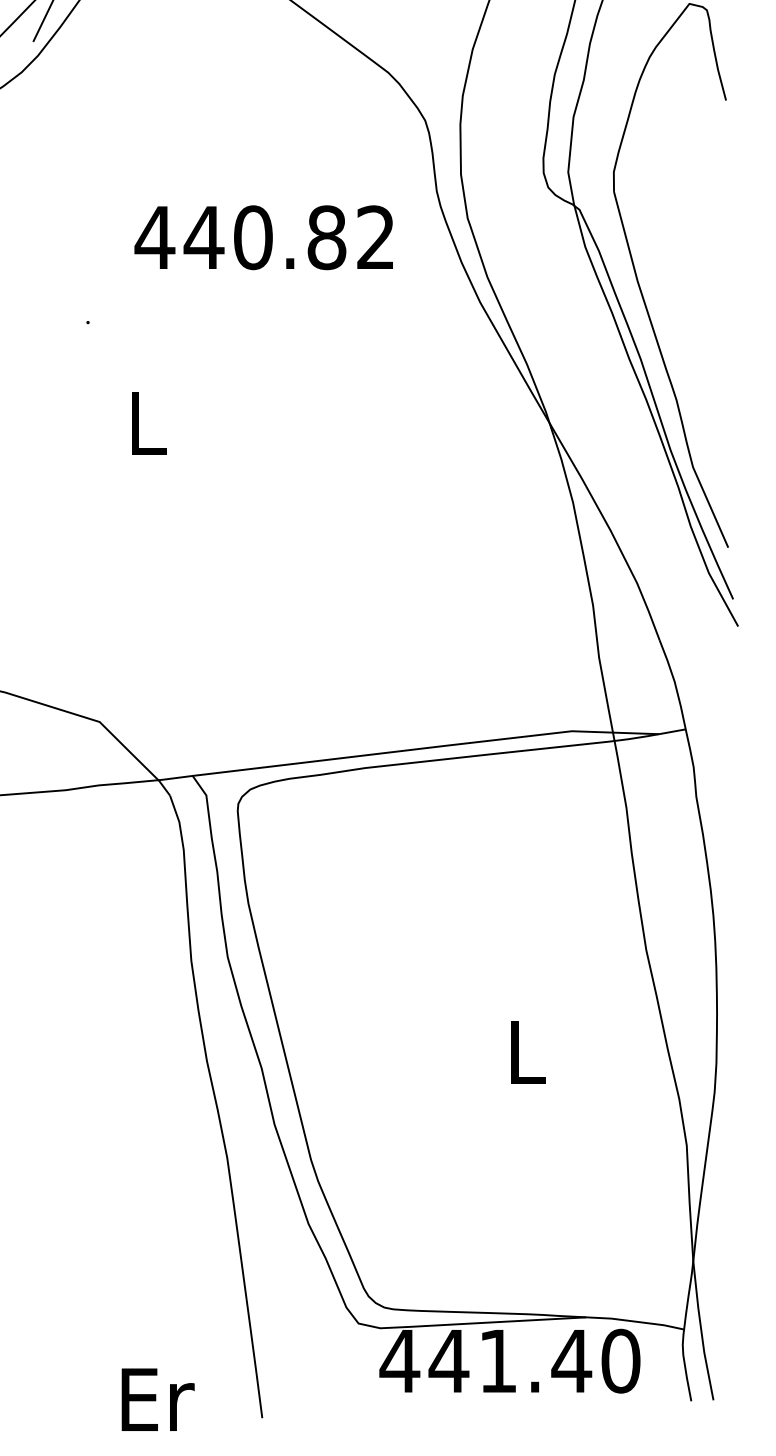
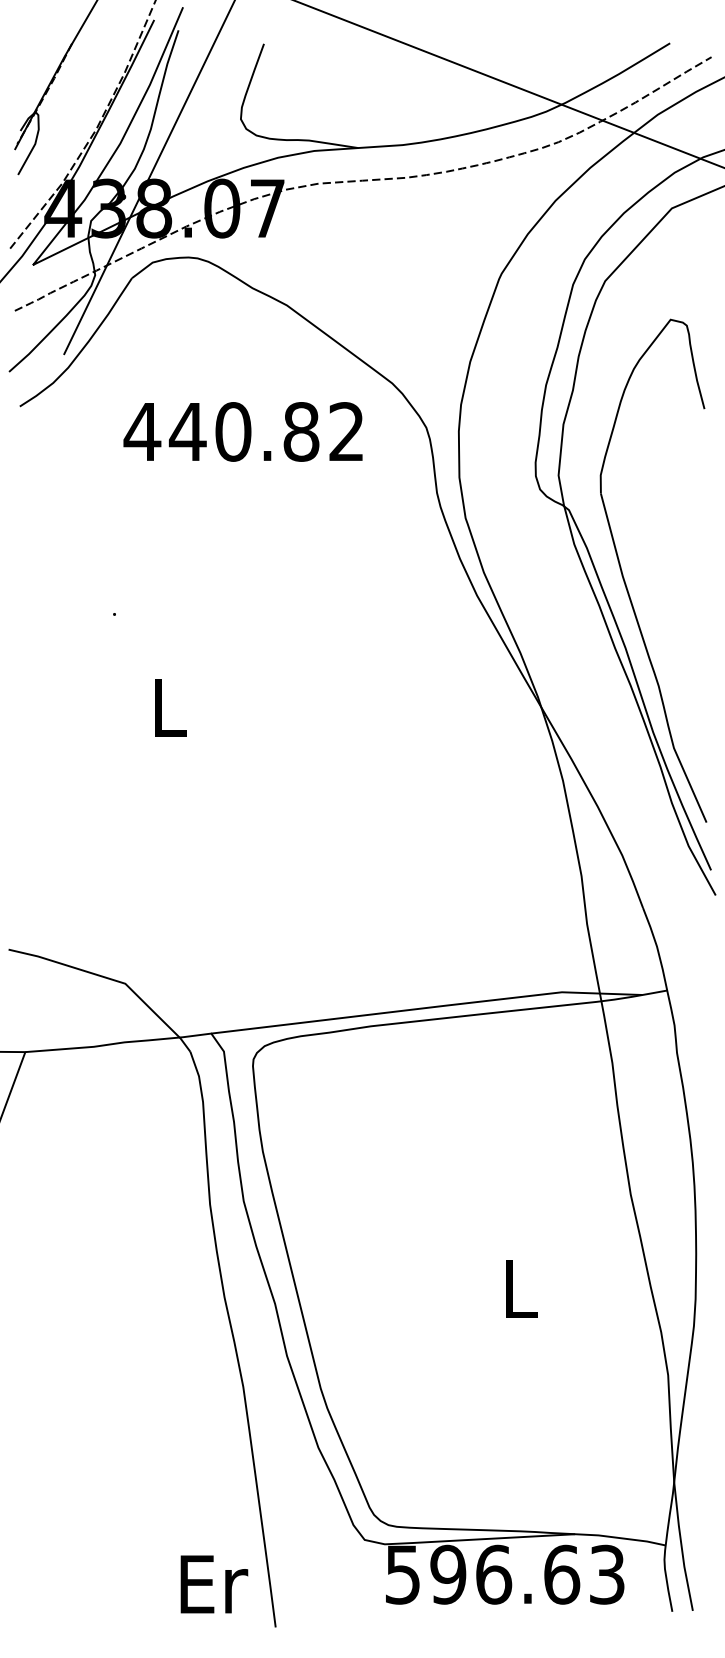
text: (263, 237) -> (242, 431), moved
text: (509, 1360) -> (504, 1574), 441.40 -> 596.63
text: (158, 1399) -> (214, 1584), moved

